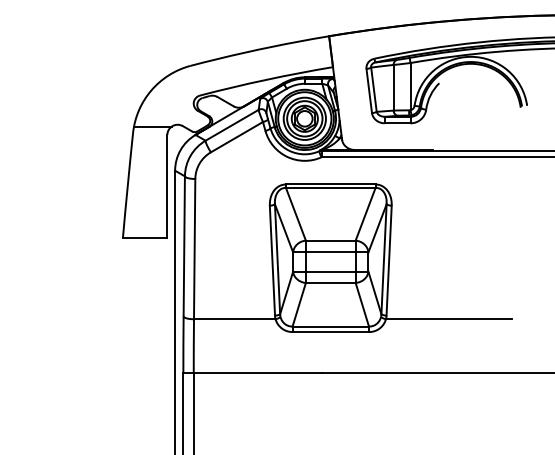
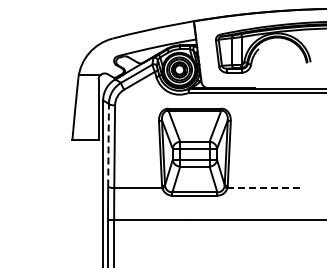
line: (184, 245) -> (108, 144), solid -> dashed
line: (450, 319) -> (265, 188), solid -> dashed

